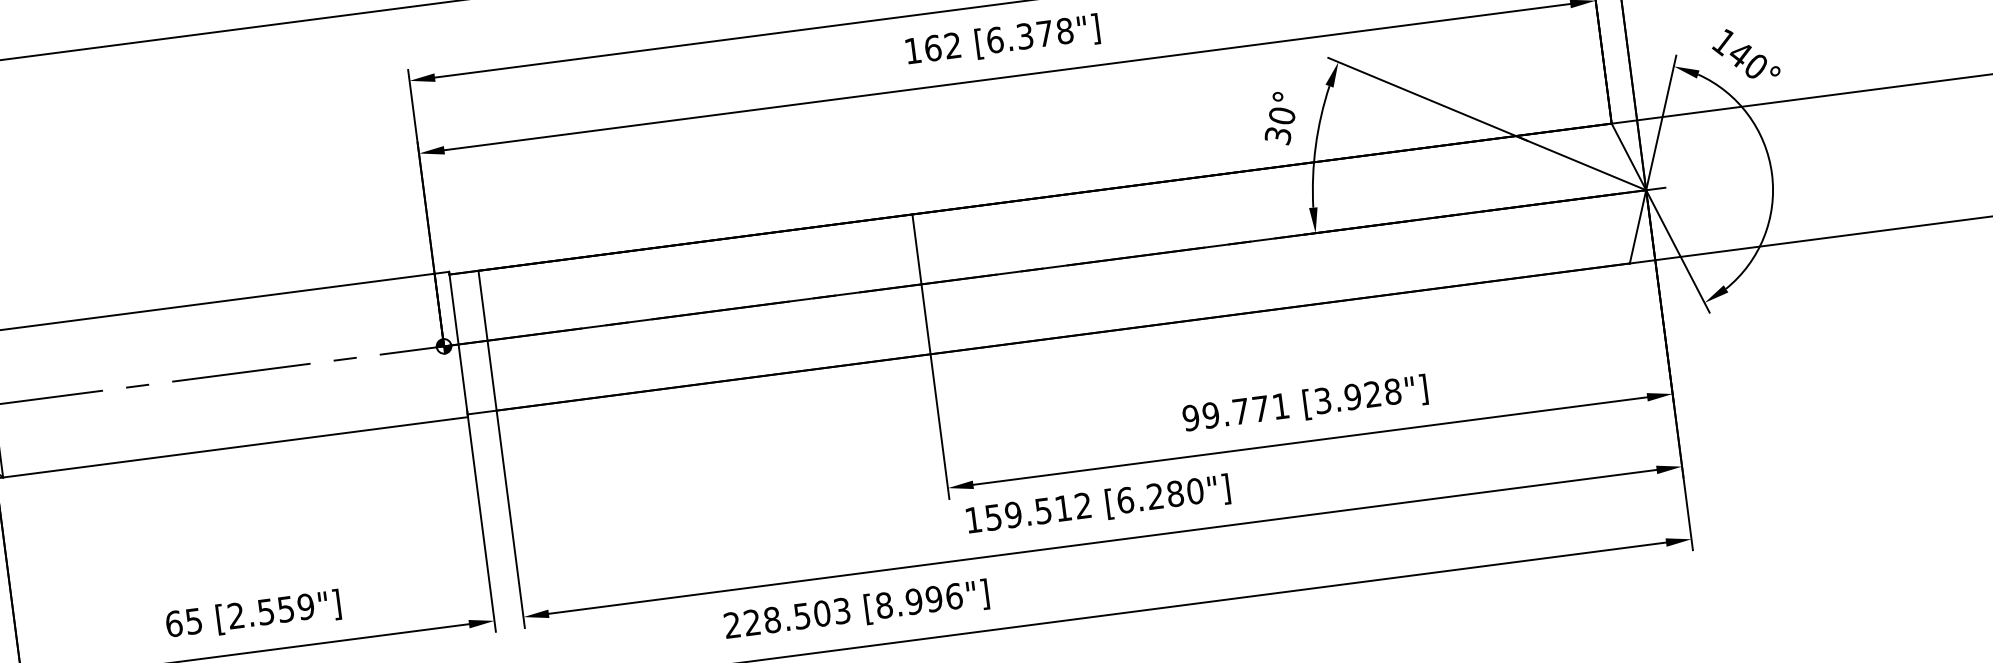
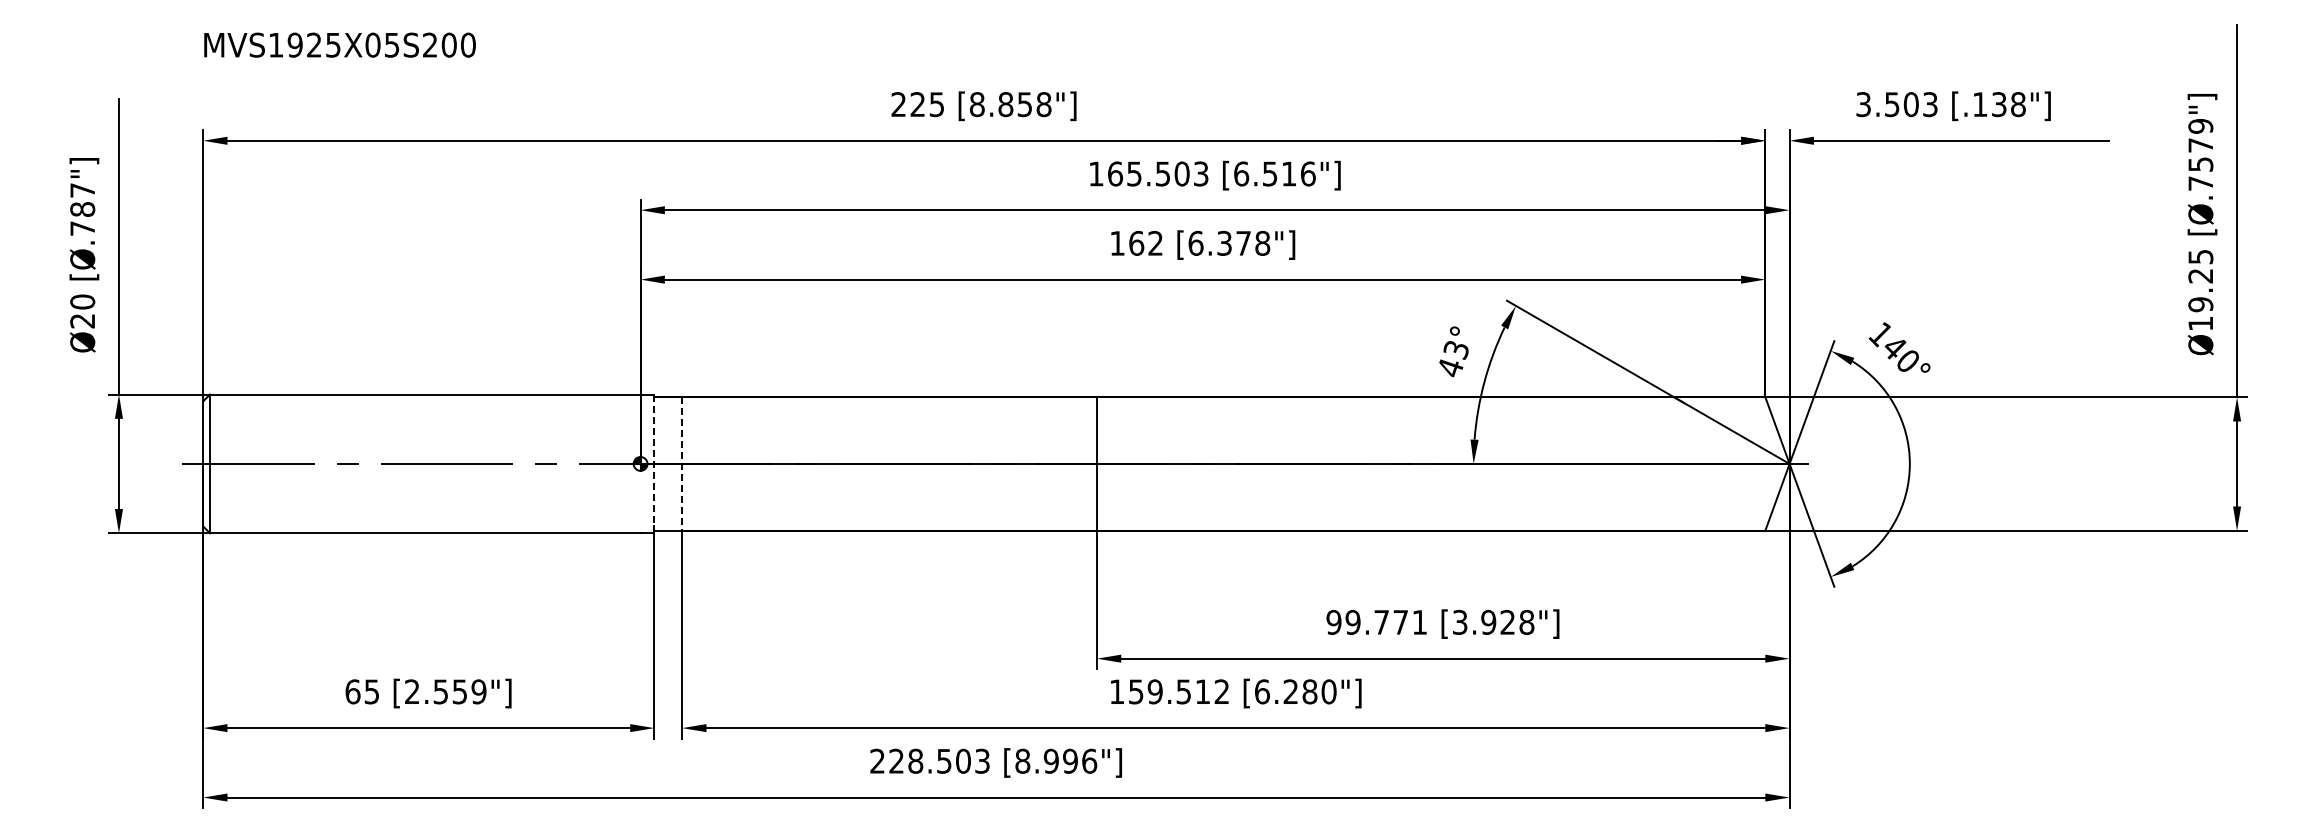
text: (1279, 126) -> (1452, 359), 30° -> 43°
line: (487, 340) -> (682, 463), solid -> dashed
line: (458, 345) -> (654, 464), solid -> dashed

